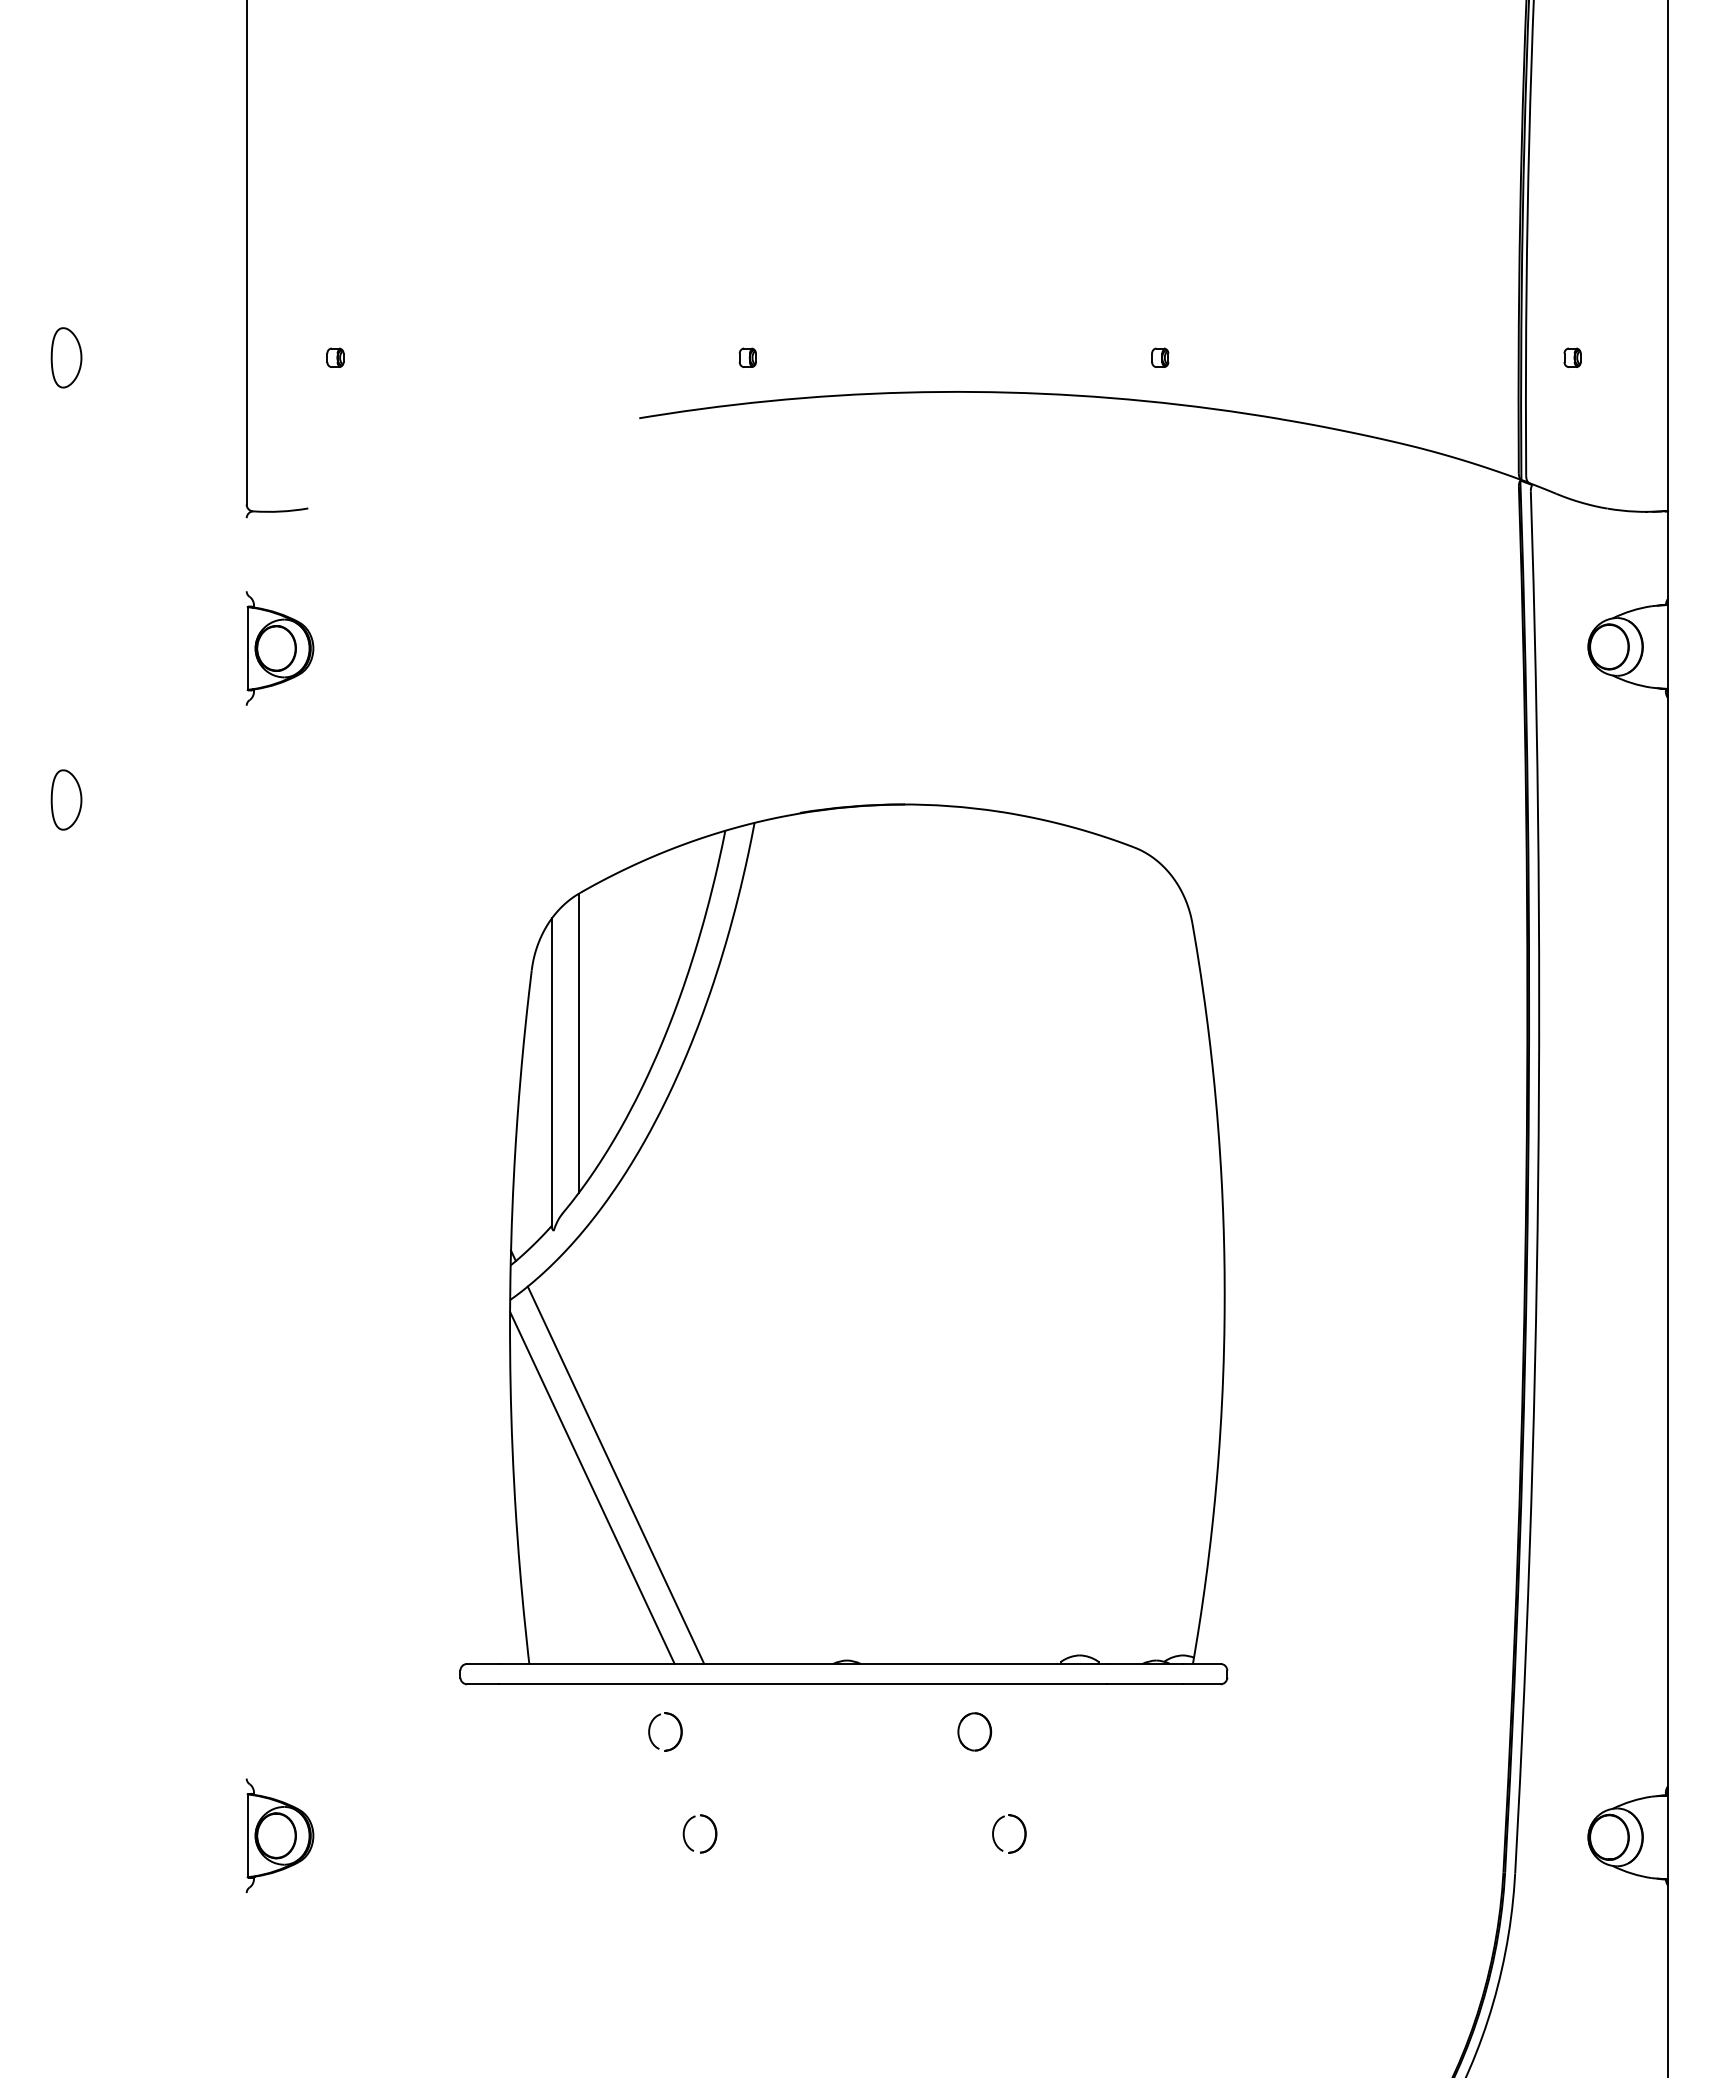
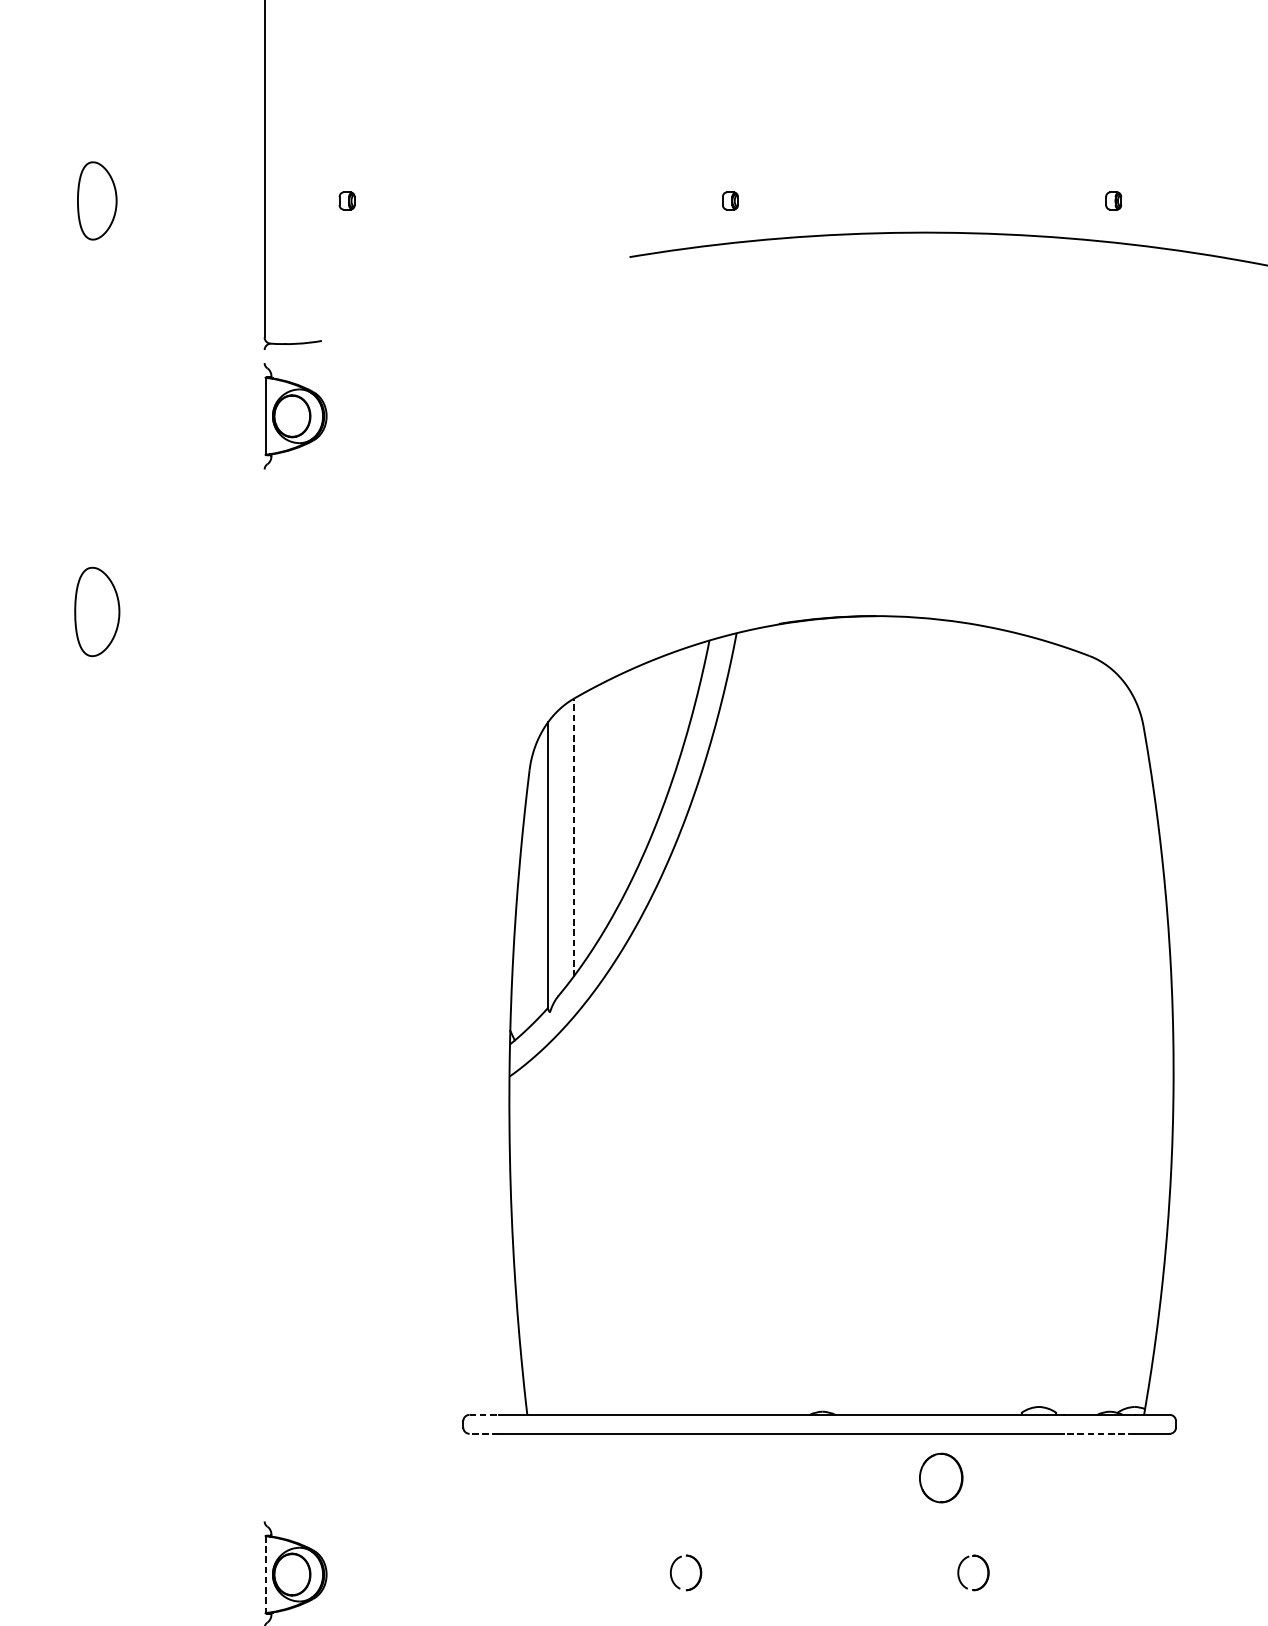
part: (66, 357) -> (97, 200), size x1.4
part: (279, 648) -> (295, 416), moved
part: (66, 799) -> (97, 611), size x1.6
line: (579, 1042) -> (573, 837), solid -> dashed
line: (615, 1474) -> (607, 1238), removed
line: (592, 1487) -> (586, 1250), removed
line: (483, 1663) -> (484, 1414), solid -> dashed
line: (483, 1684) -> (484, 1433), solid -> dashed
line: (1145, 1684) -> (1099, 1433), solid -> dashed
part: (679, 1726) -> (666, 1473), removed
part: (974, 1731) -> (941, 1477), size x1.4
line: (247, 1835) -> (265, 1574), solid -> dashed

